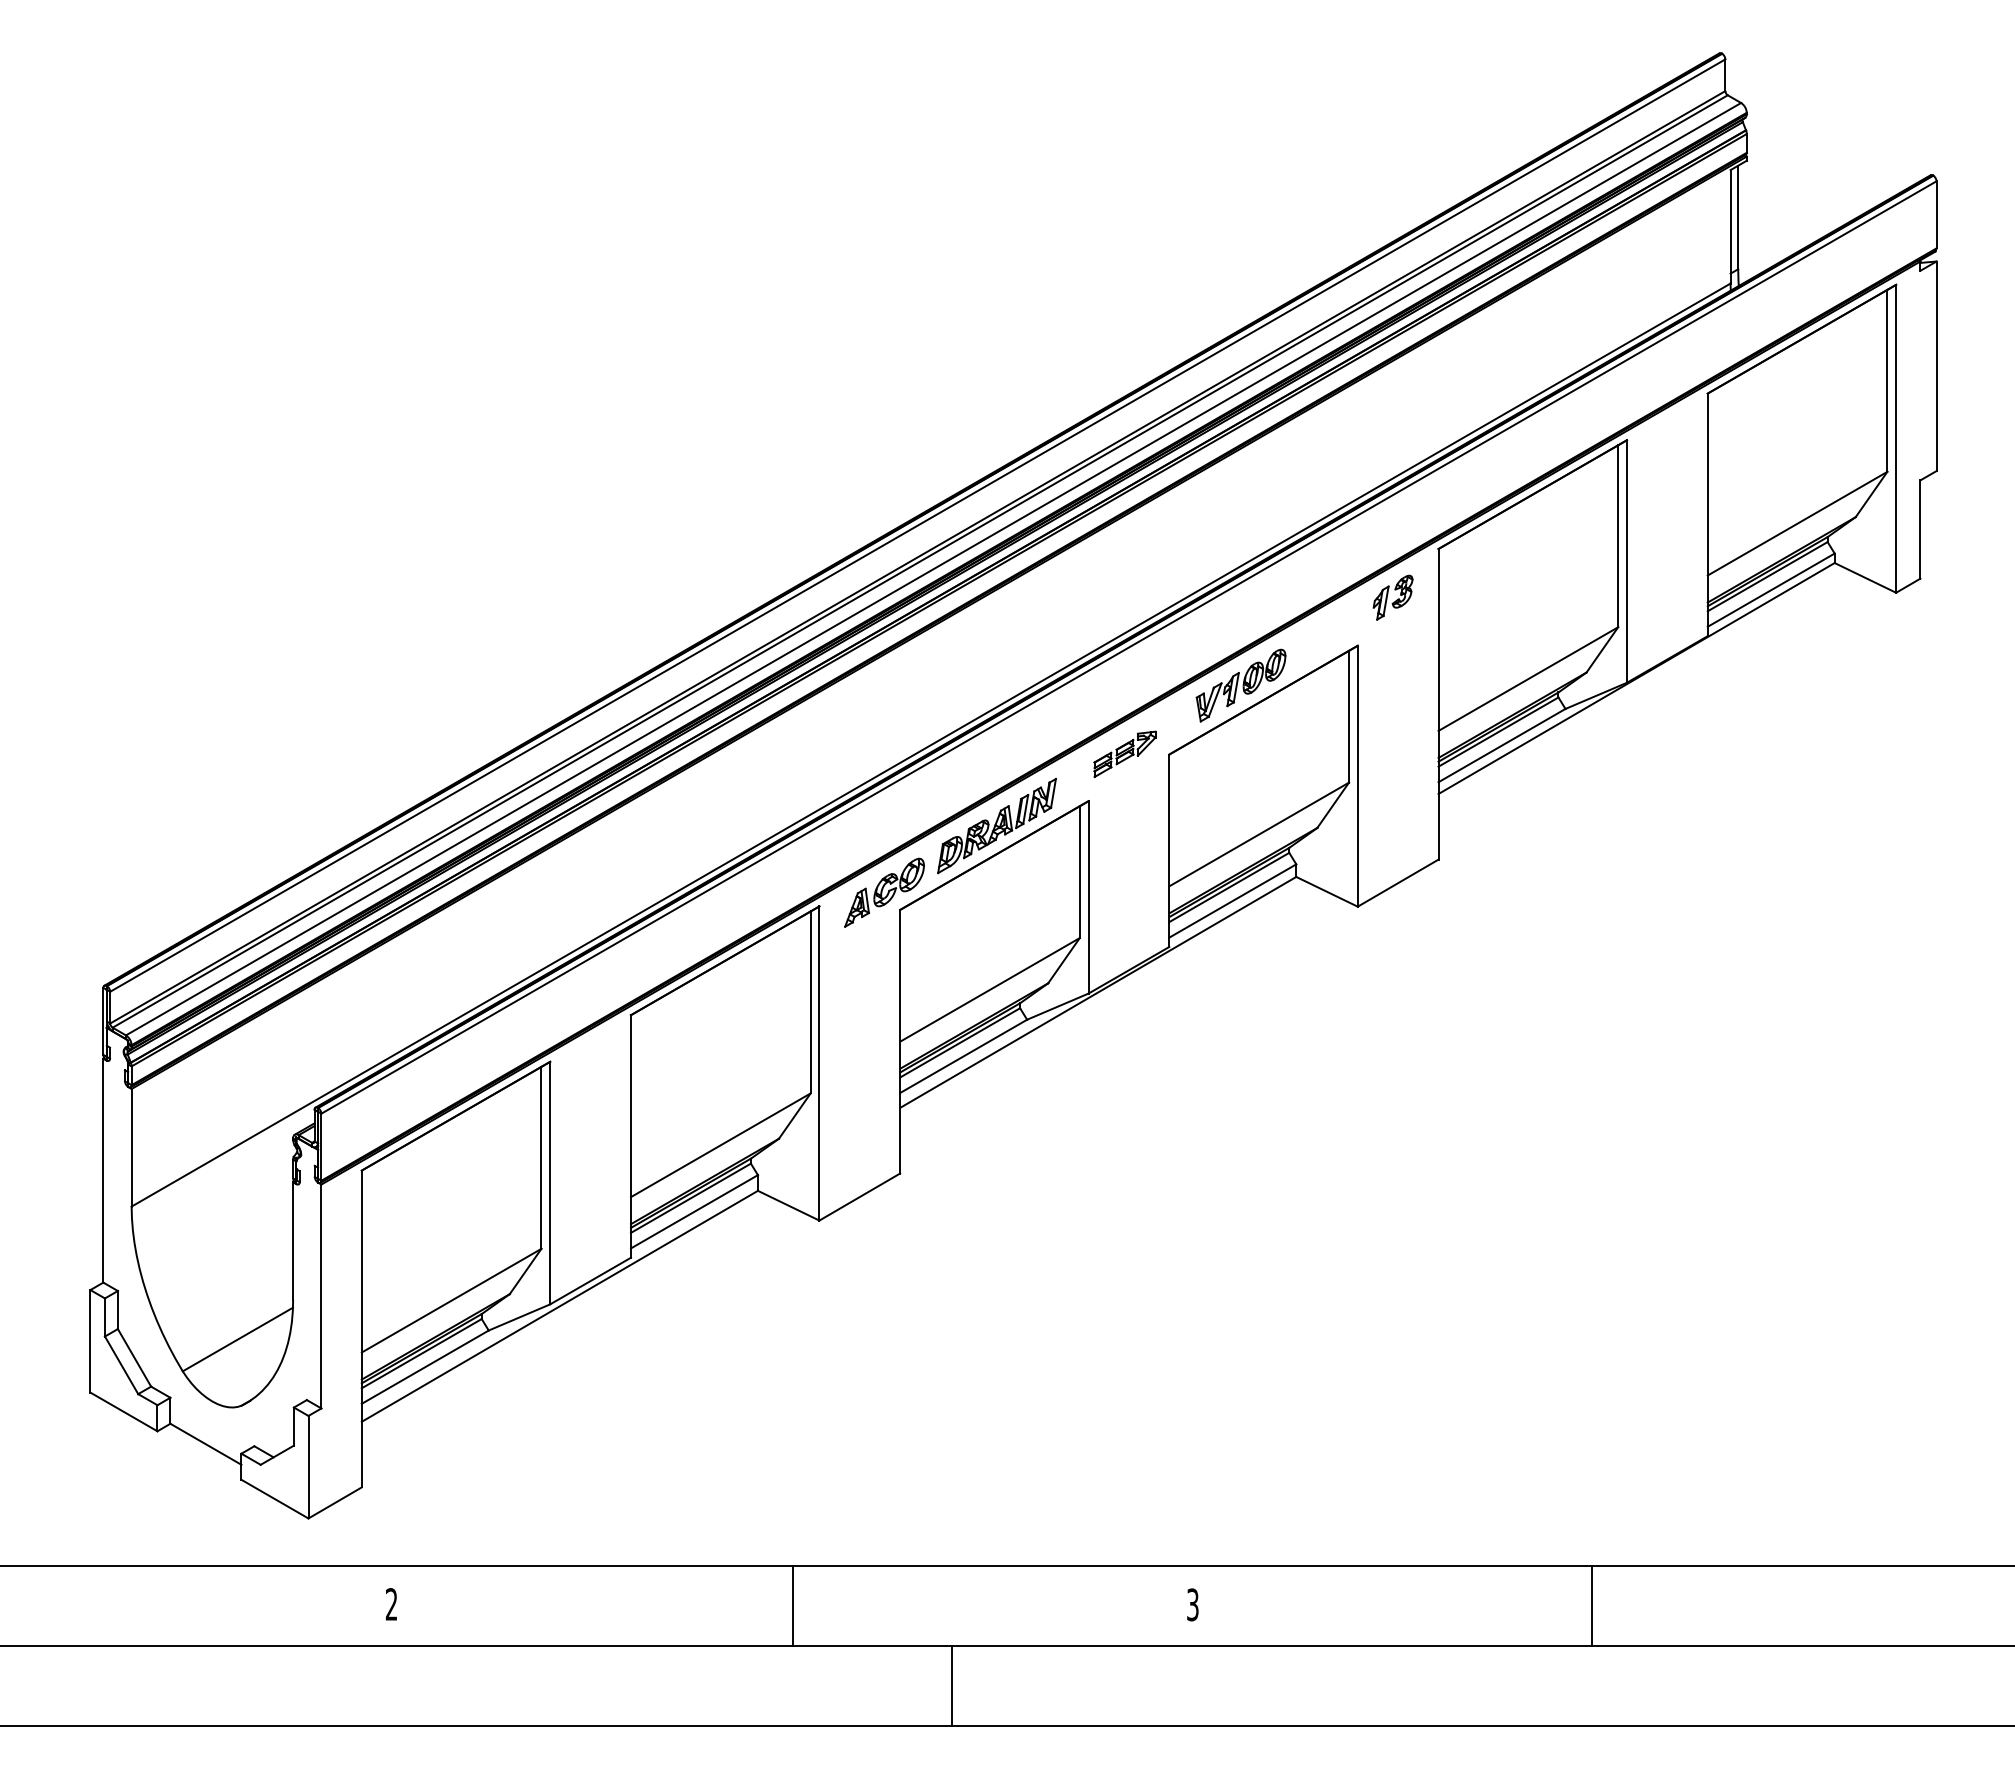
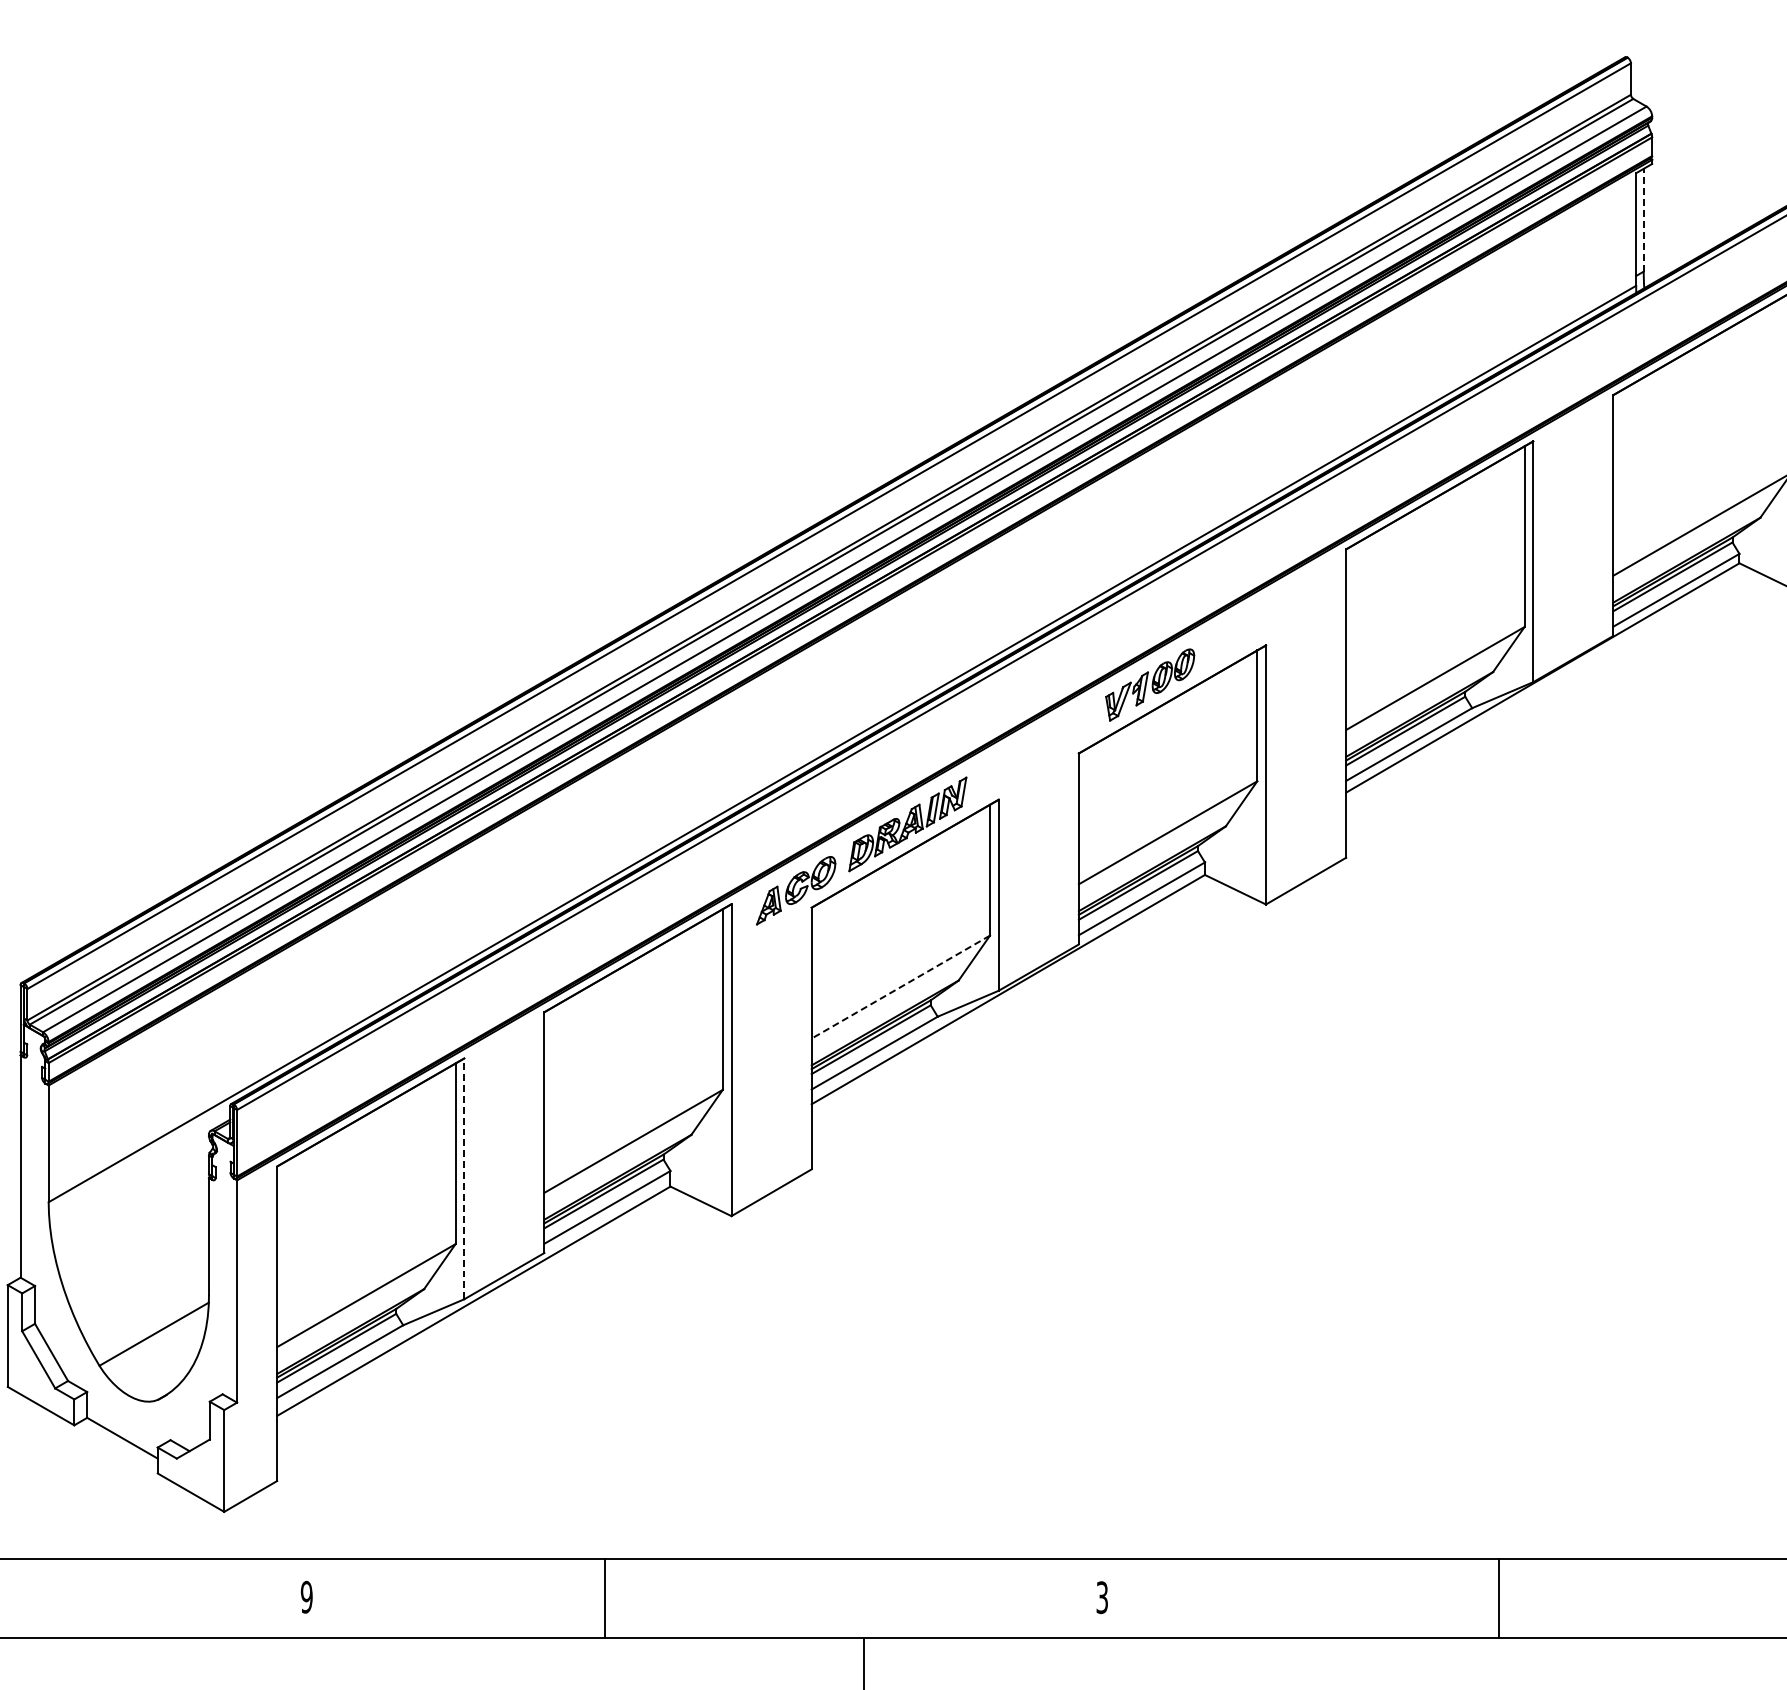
line: (1738, 217) -> (1643, 220), solid -> dashed
part: (1392, 597) -> (1300, 597), removed
part: (1124, 754) -> (1034, 753), removed
line: (990, 989) -> (901, 986), solid -> dashed
line: (550, 1182) -> (464, 1178), solid -> dashed
text: (391, 1604) -> (306, 1597), 2 -> 9
line: (792, 1605) -> (604, 1598), moved

